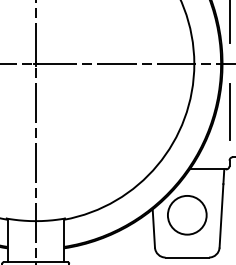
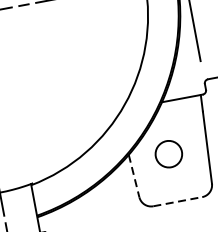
circle: (186, 214) -> (167, 153), size x0.6
line: (153, 229) -> (133, 177), solid -> dashed
line: (187, 257) -> (178, 201), solid -> dashed

